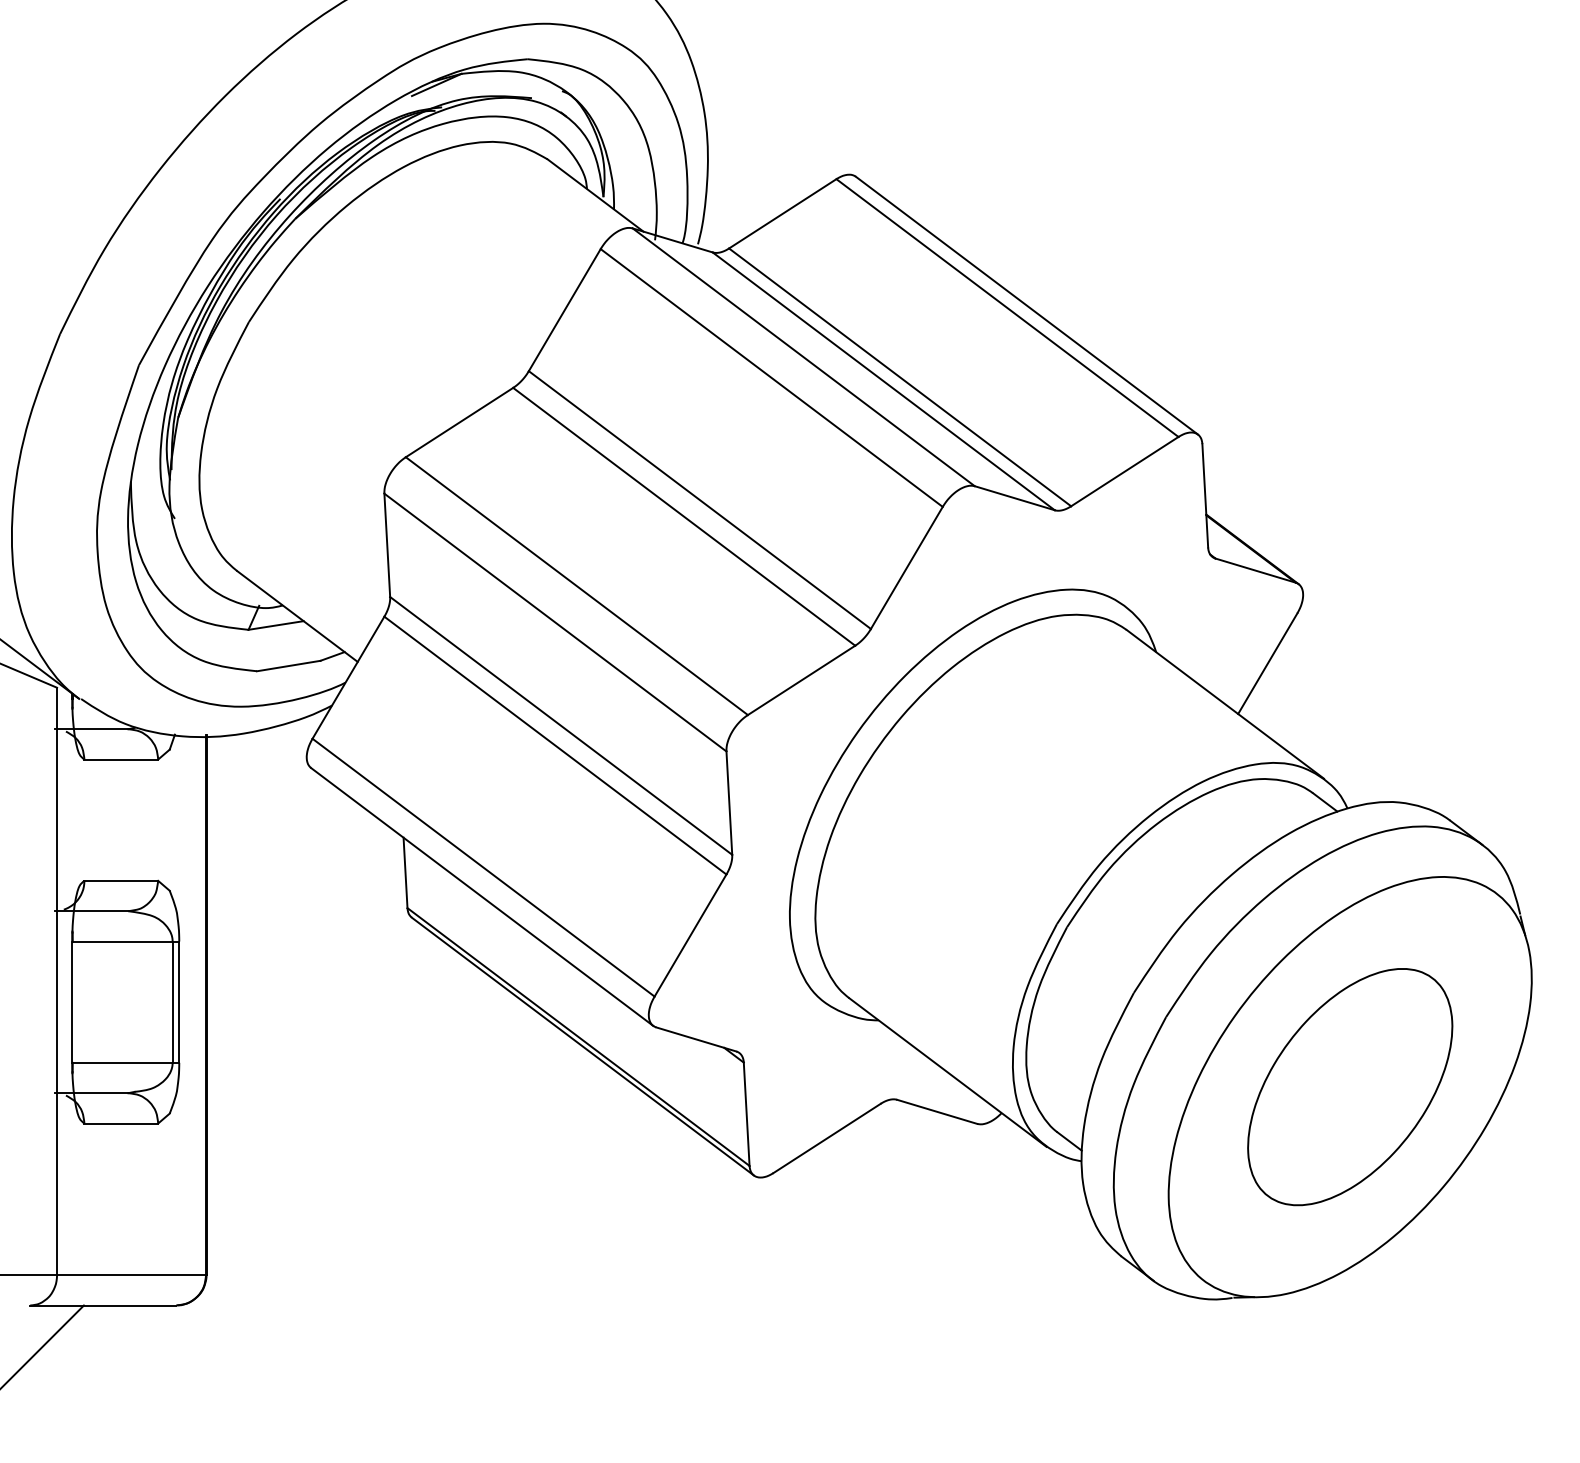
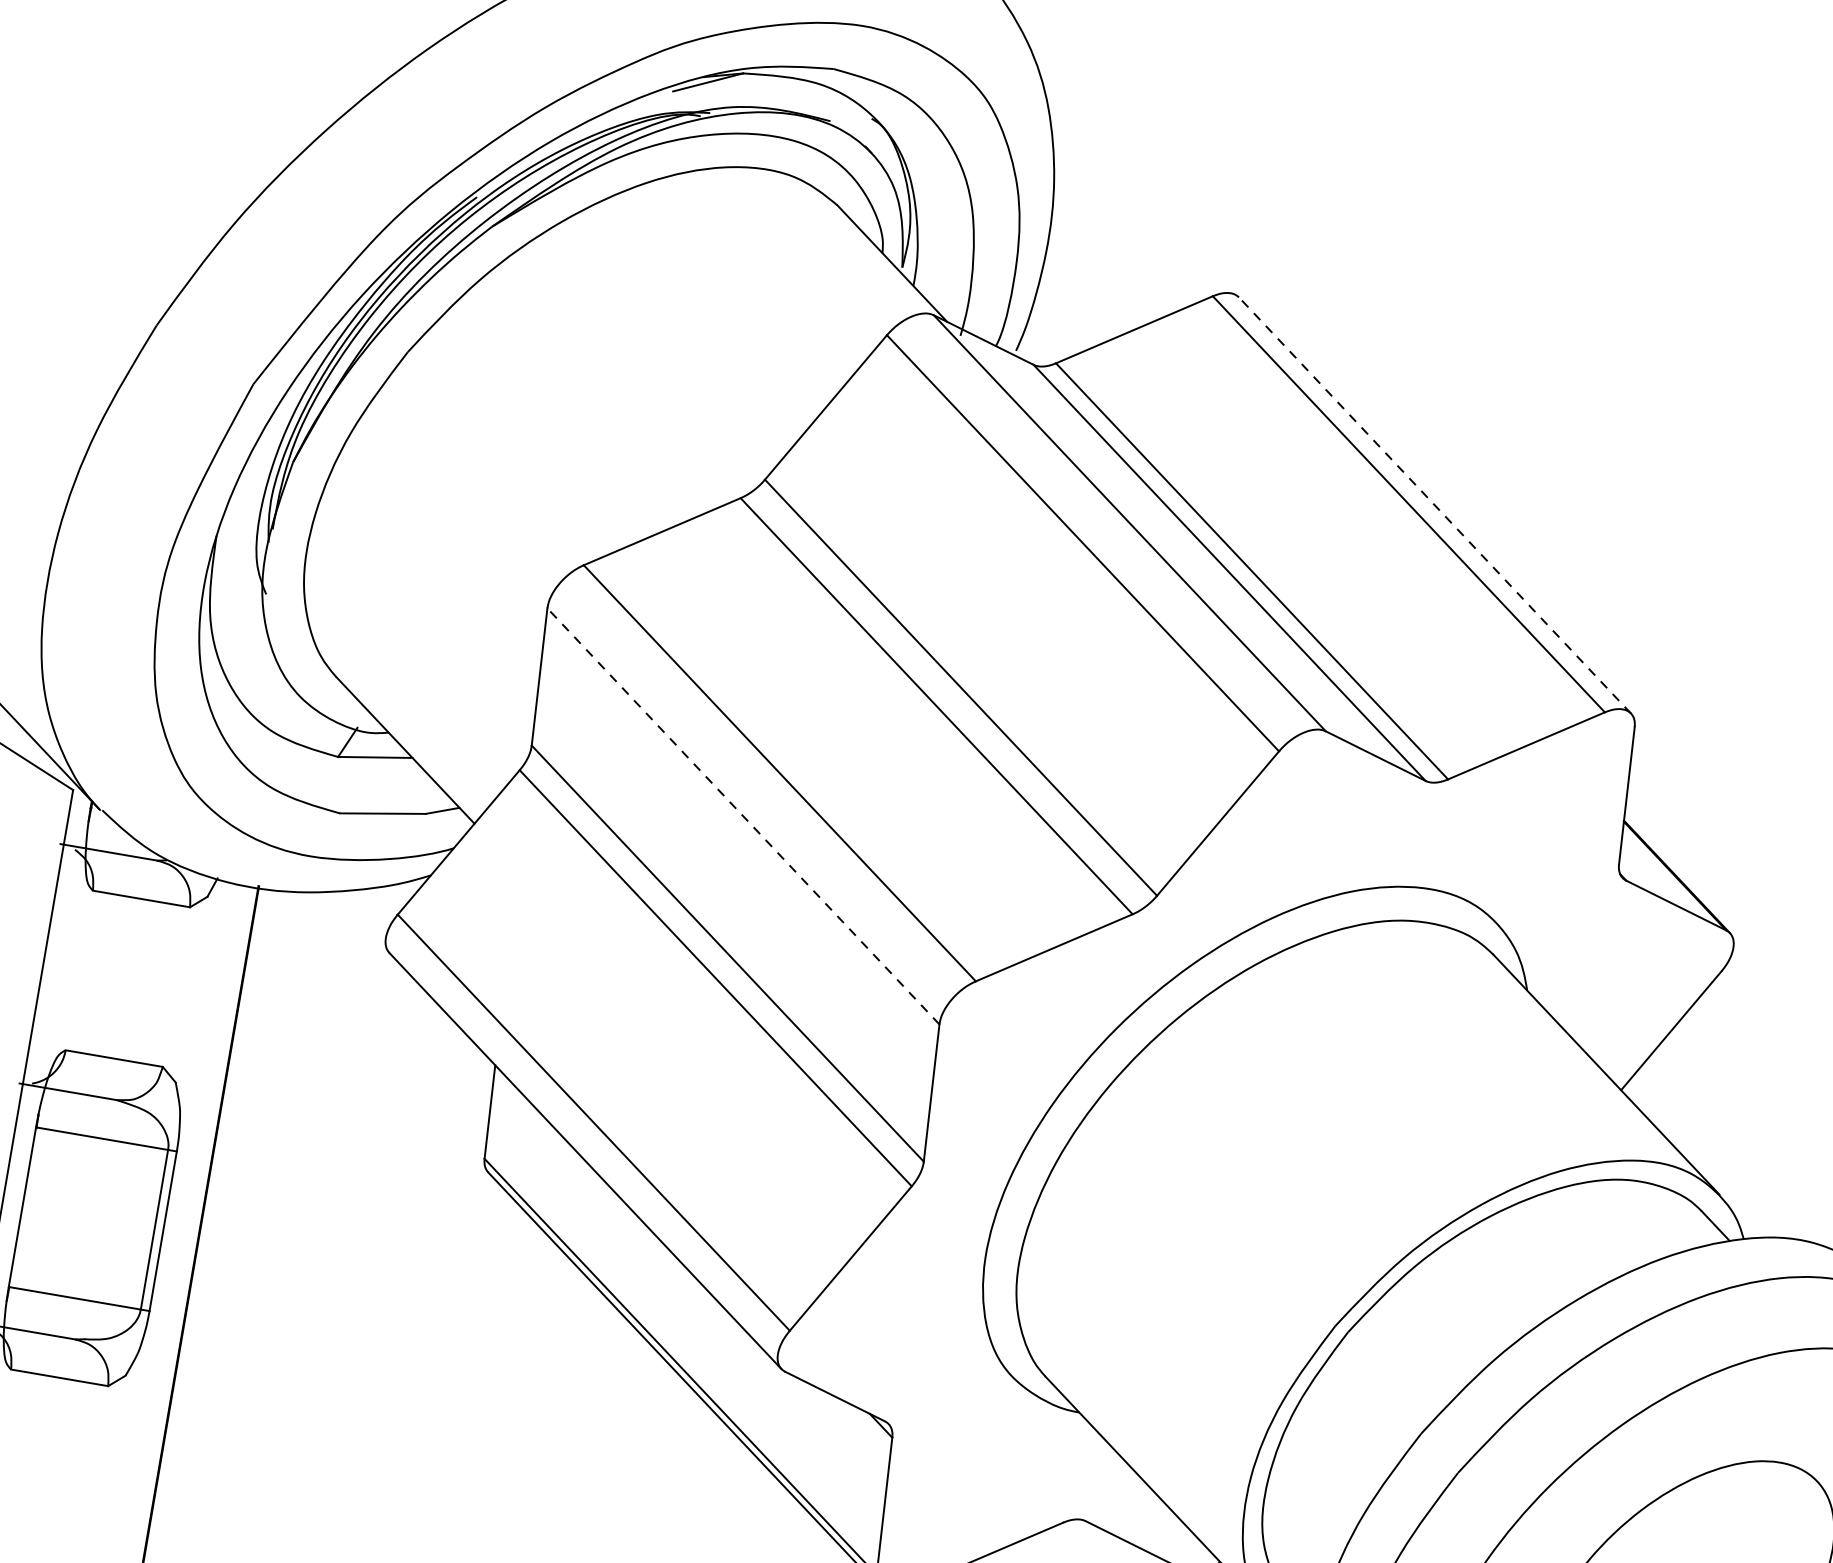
line: (1026, 305) -> (1434, 505), solid -> dashed
line: (555, 622) -> (743, 816), solid -> dashed

